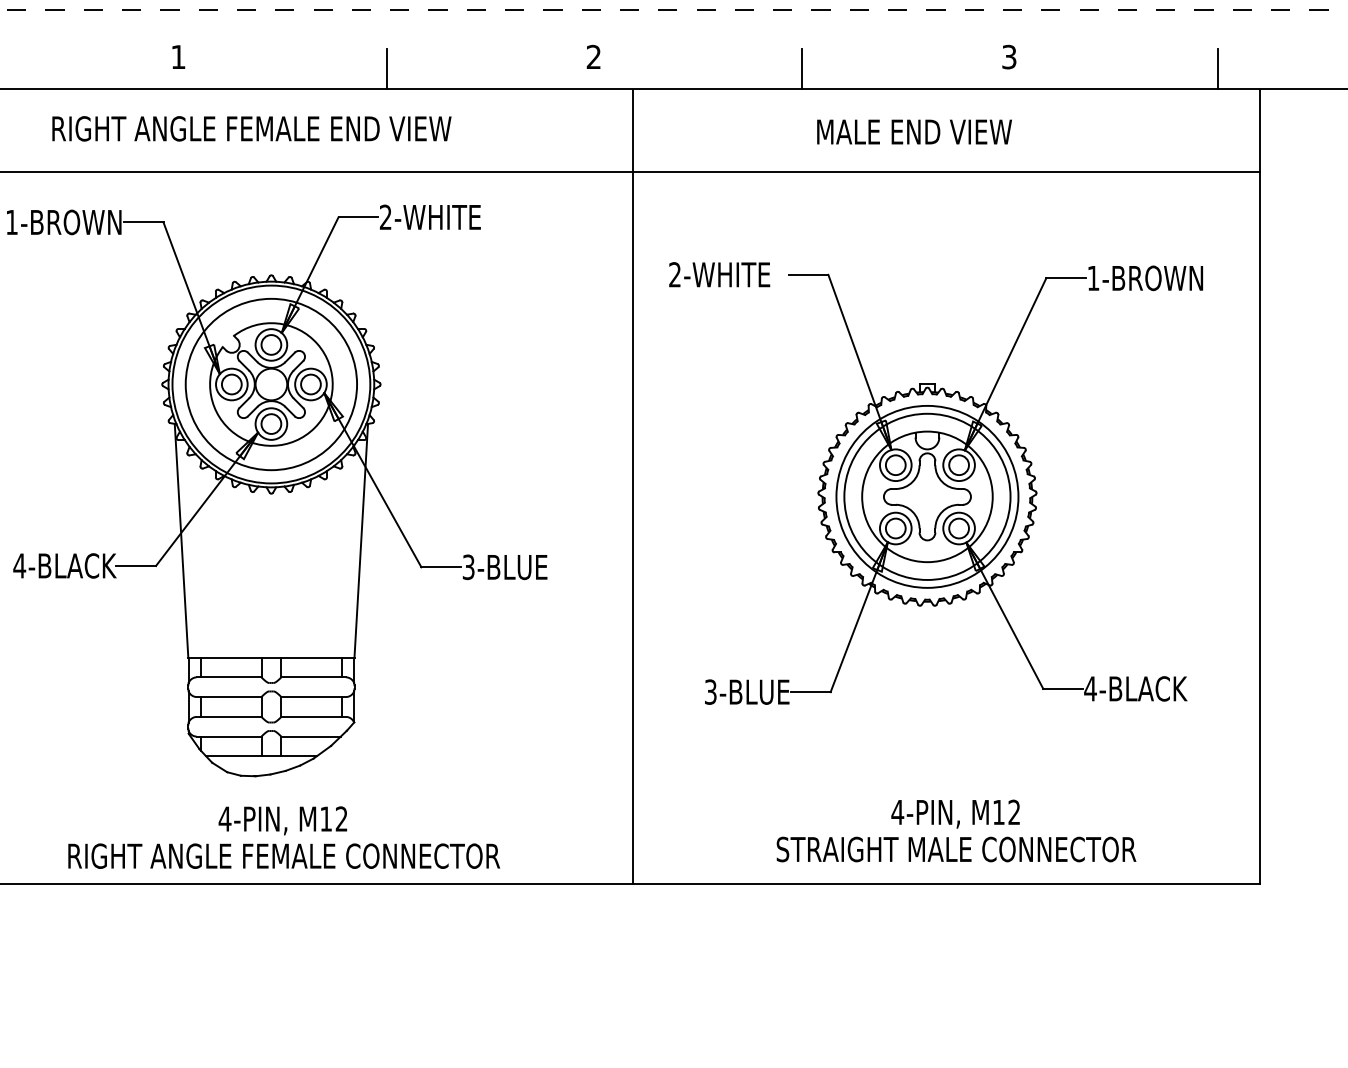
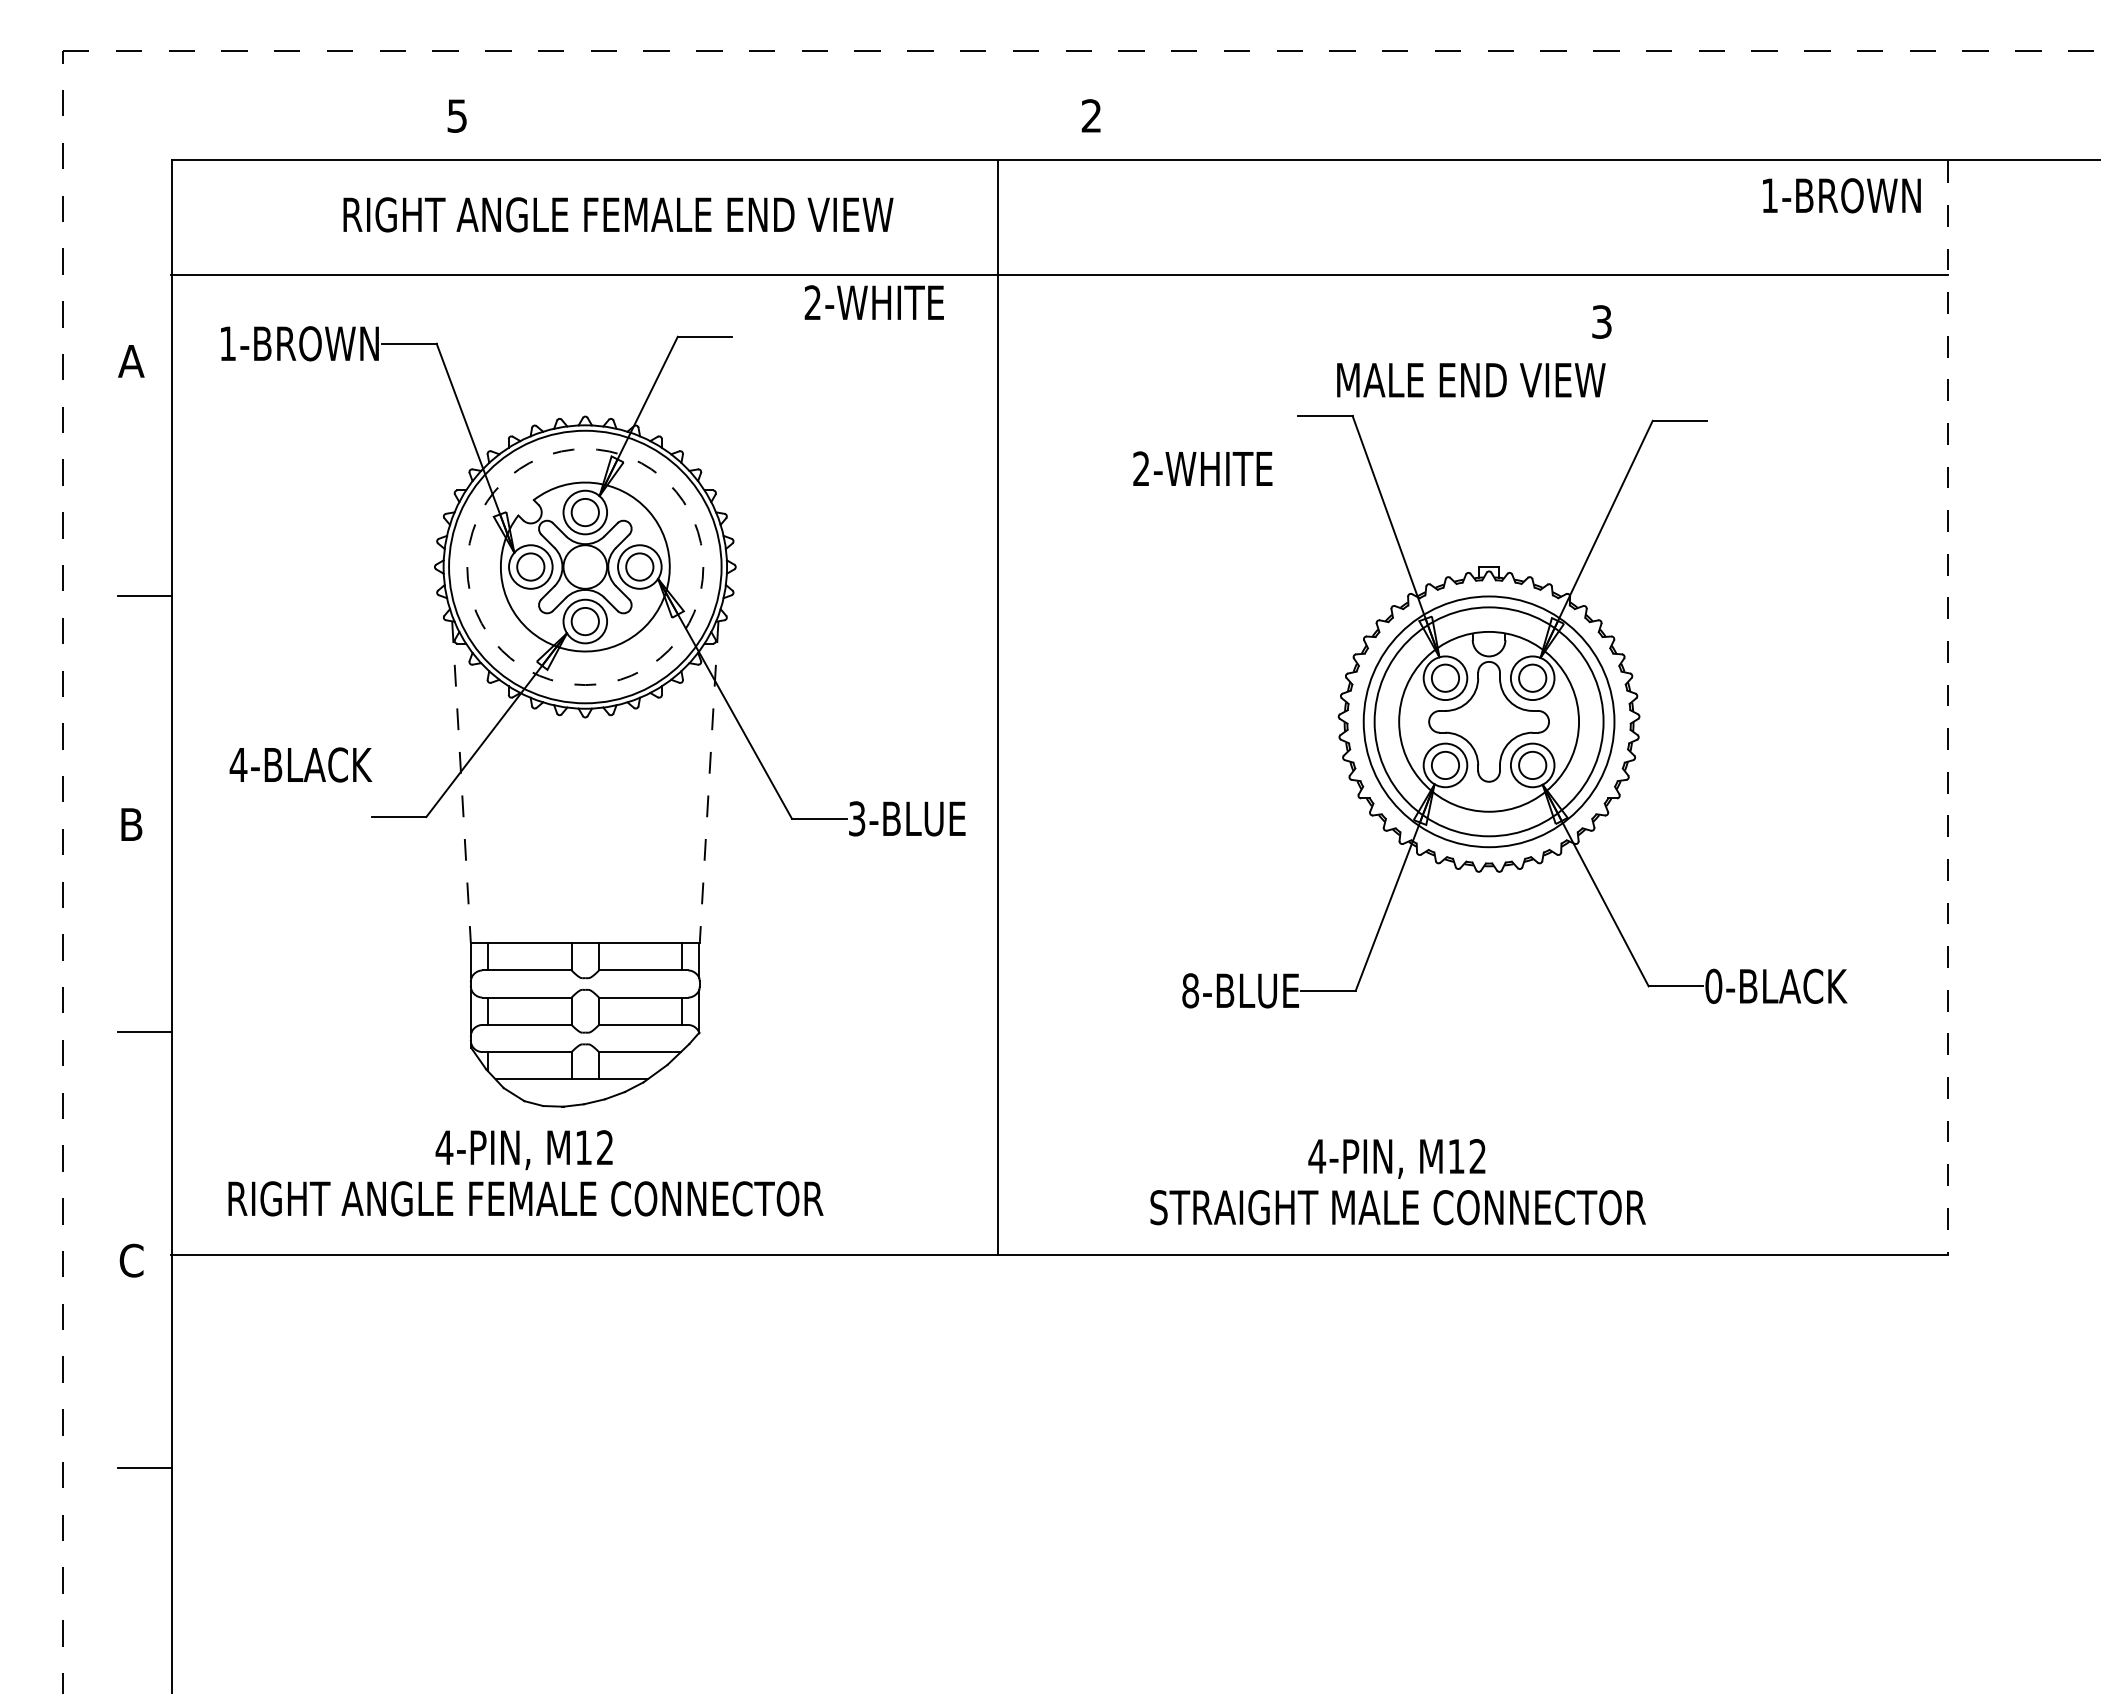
text: (177, 56) -> (456, 115), 1 -> 5
text: (593, 56) -> (1090, 115), moved
text: (1009, 56) -> (1601, 321), moved
line: (386, 69) -> (744, 132), removed
line: (802, 69) -> (1316, 132), removed
line: (1218, 69) -> (1889, 132), removed
text: (251, 128) -> (618, 214), moved
text: (914, 132) -> (1471, 380), moved
text: (429, 217) -> (873, 302), moved
text: (719, 274) -> (1202, 468), moved
text: (1145, 278) -> (1841, 195), moved
circle: (271, 384) -> (585, 567), solid -> dashed
line: (632, 487) -> (997, 708), moved
line: (1260, 487) -> (1947, 708), solid -> dashed
line: (181, 540) -> (461, 782), solid -> dashed
line: (361, 540) -> (709, 782), solid -> dashed
text: (64, 565) -> (300, 764), moved
text: (1090, 688) -> (1713, 985), 4-BLACK -> 0-BLACK
text: (710, 691) -> (1190, 990), 3-BLUE -> 8-BLUE
text: (956, 831) -> (1397, 1182), moved
text: (283, 837) -> (525, 1173), moved

